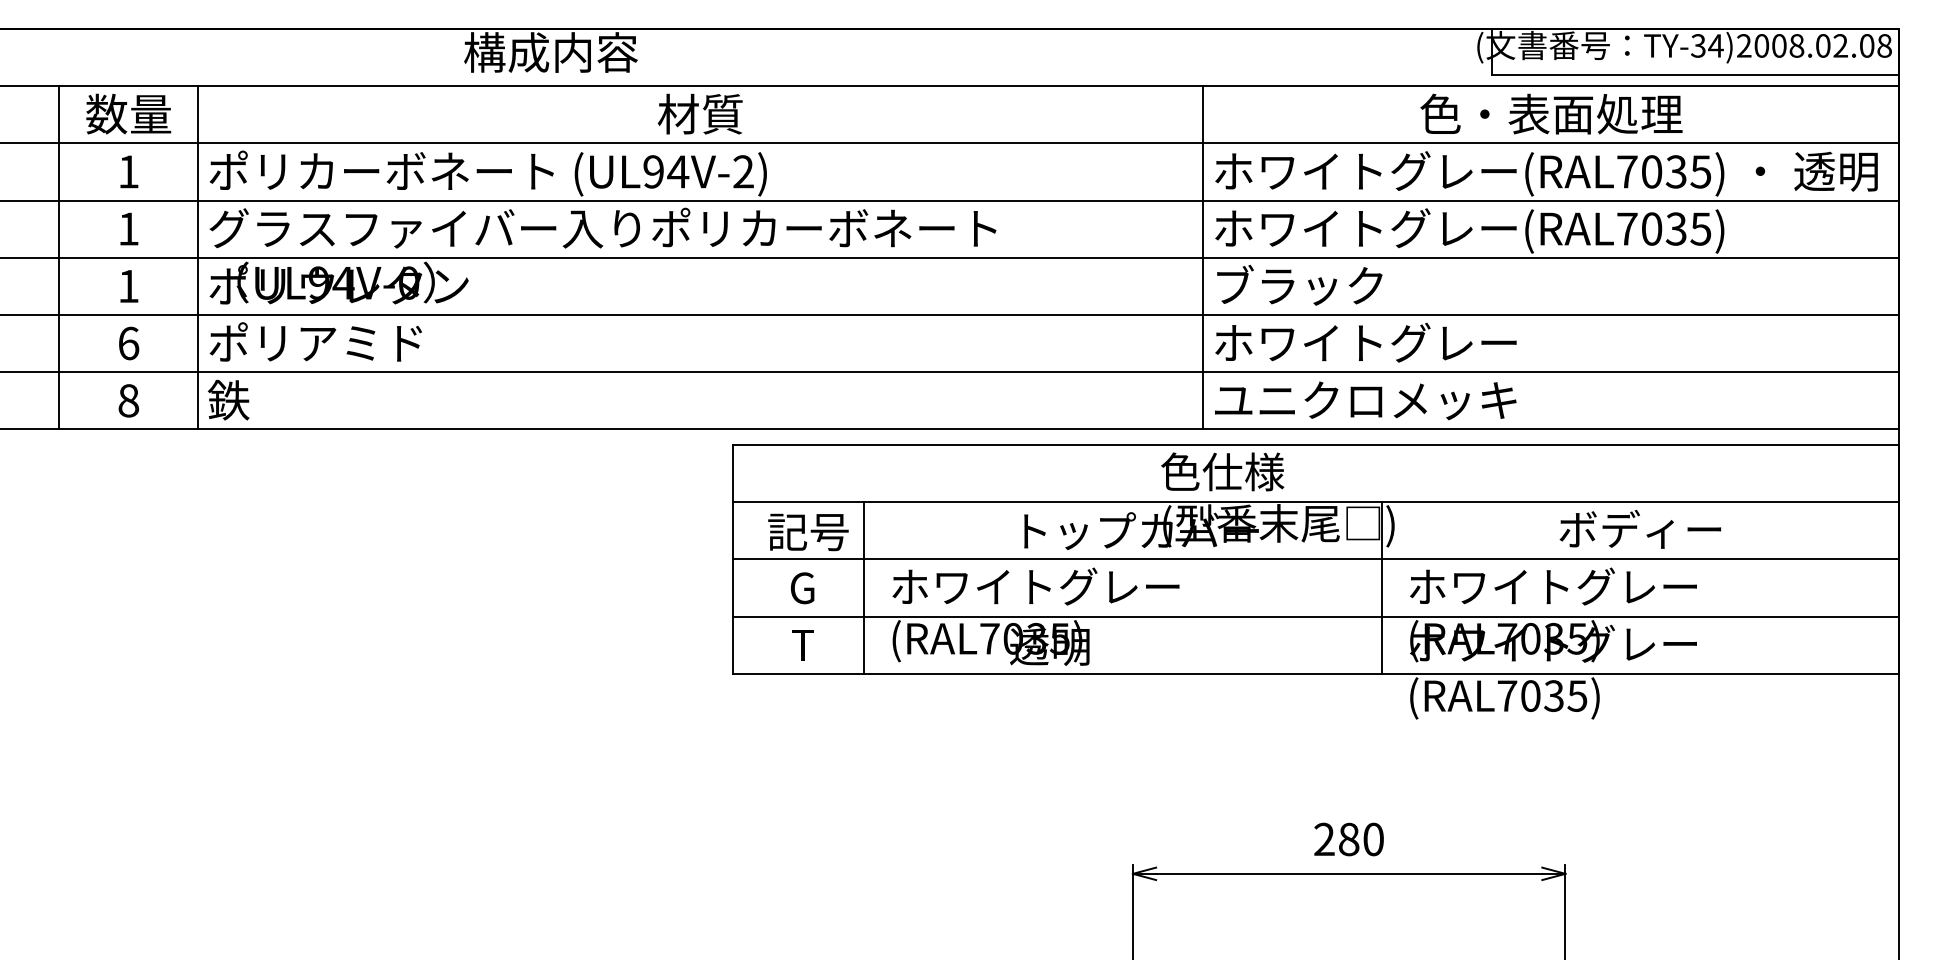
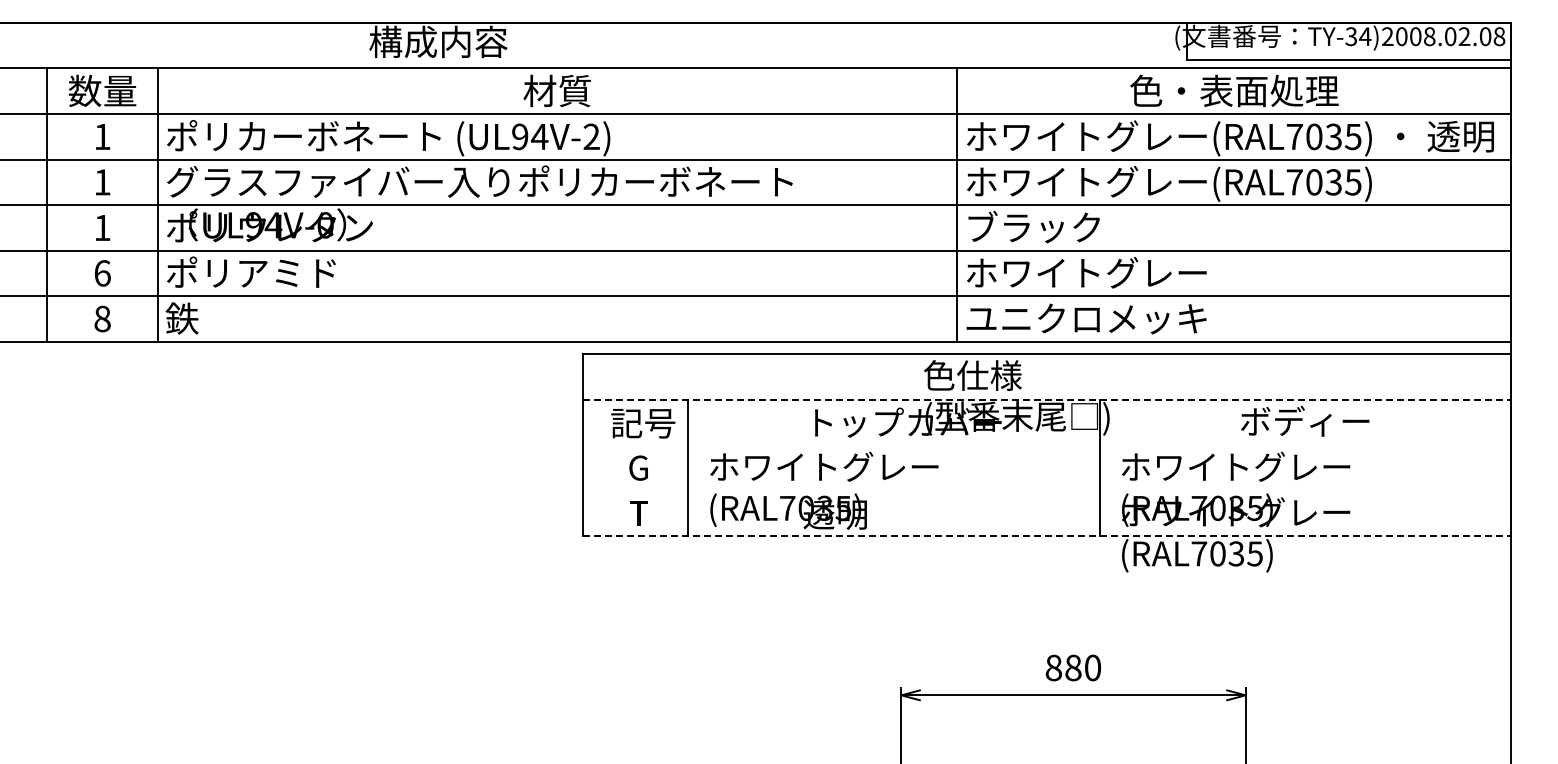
line: (1316, 501) -> (1047, 399), solid -> dashed
line: (1316, 559) -> (1047, 445), removed
line: (1316, 616) -> (1047, 490), removed
line: (1316, 674) -> (1047, 536), solid -> dashed
text: (1324, 838) -> (1053, 667), 280 -> 880

